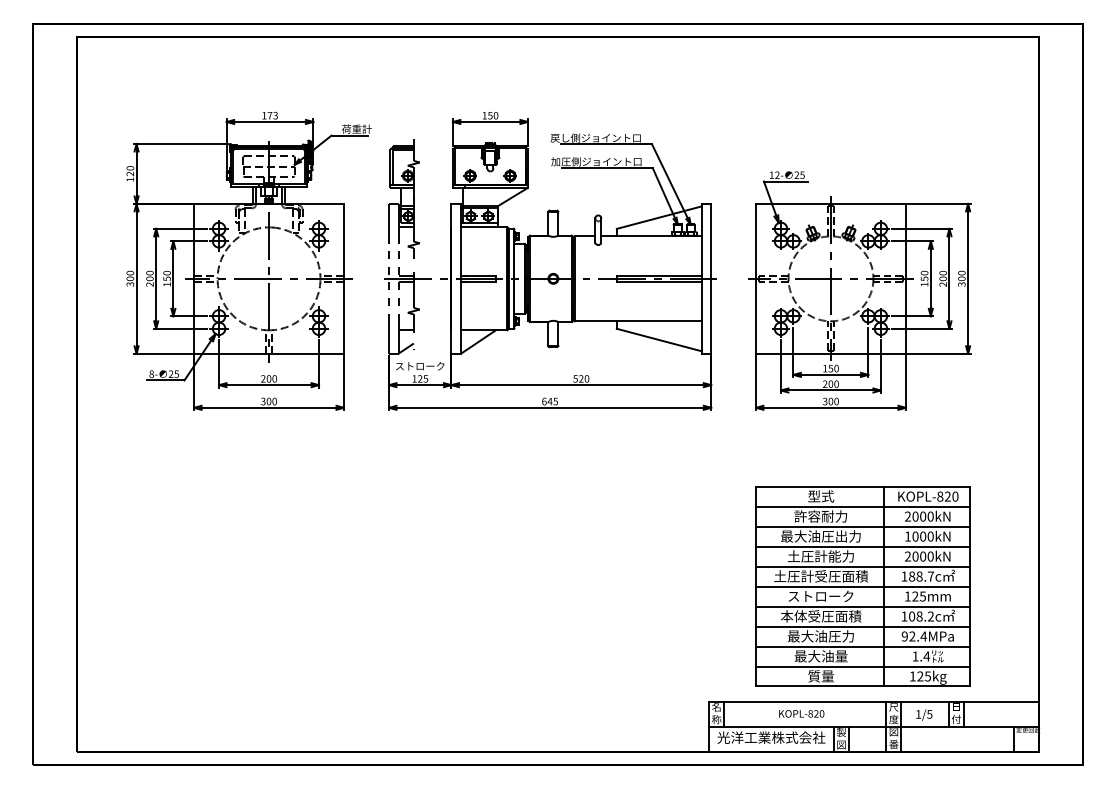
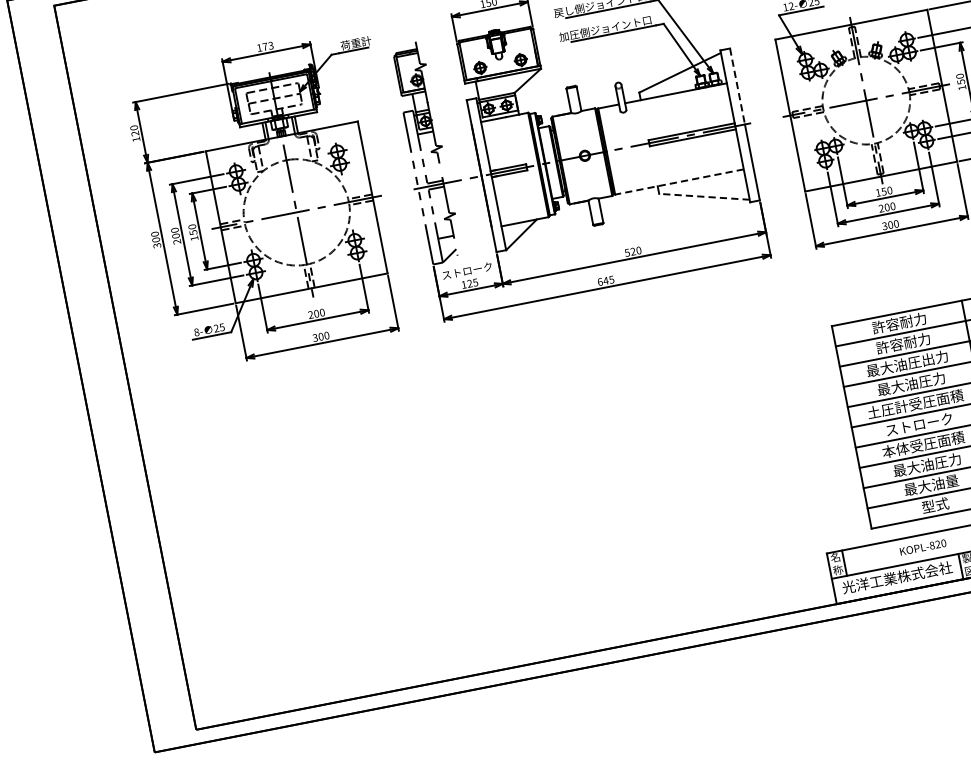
line: (711, 241) -> (737, 86), solid -> dashed
line: (637, 321) -> (678, 182), solid -> dashed
line: (659, 340) -> (704, 197), solid -> dashed
text: (820, 496) -> (898, 323), 型式 -> 許容耐力
text: (814, 556) -> (904, 385), 土圧計能力 -> 最大油圧力
text: (821, 676) -> (935, 505), 質量 -> 型式

